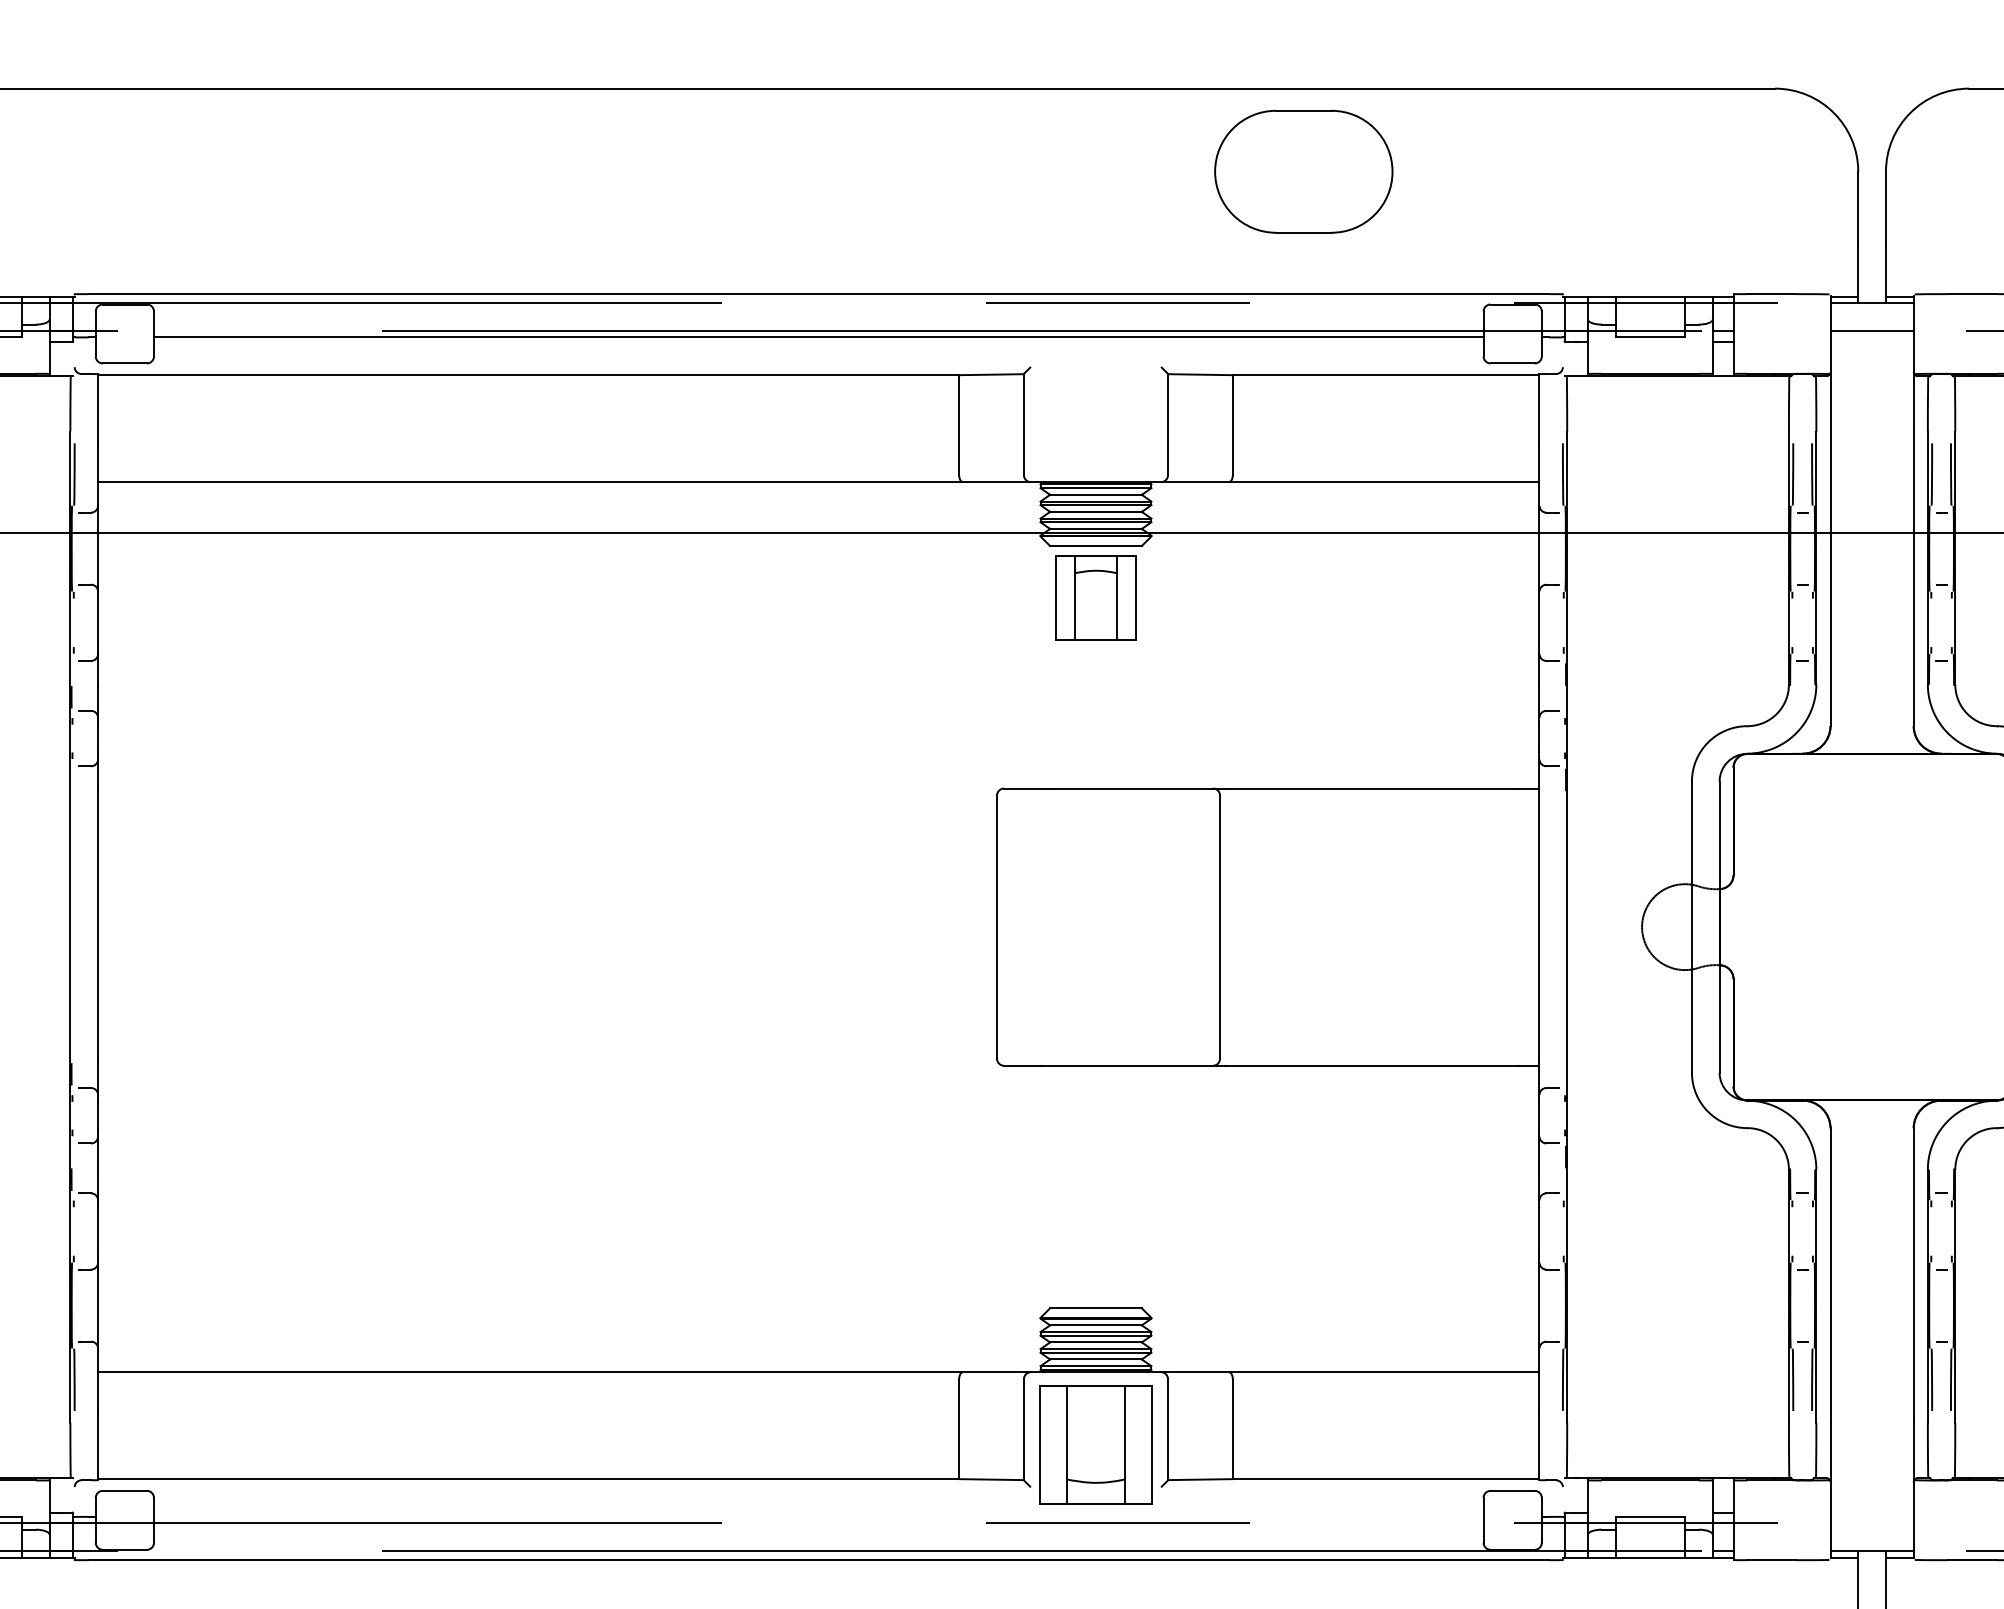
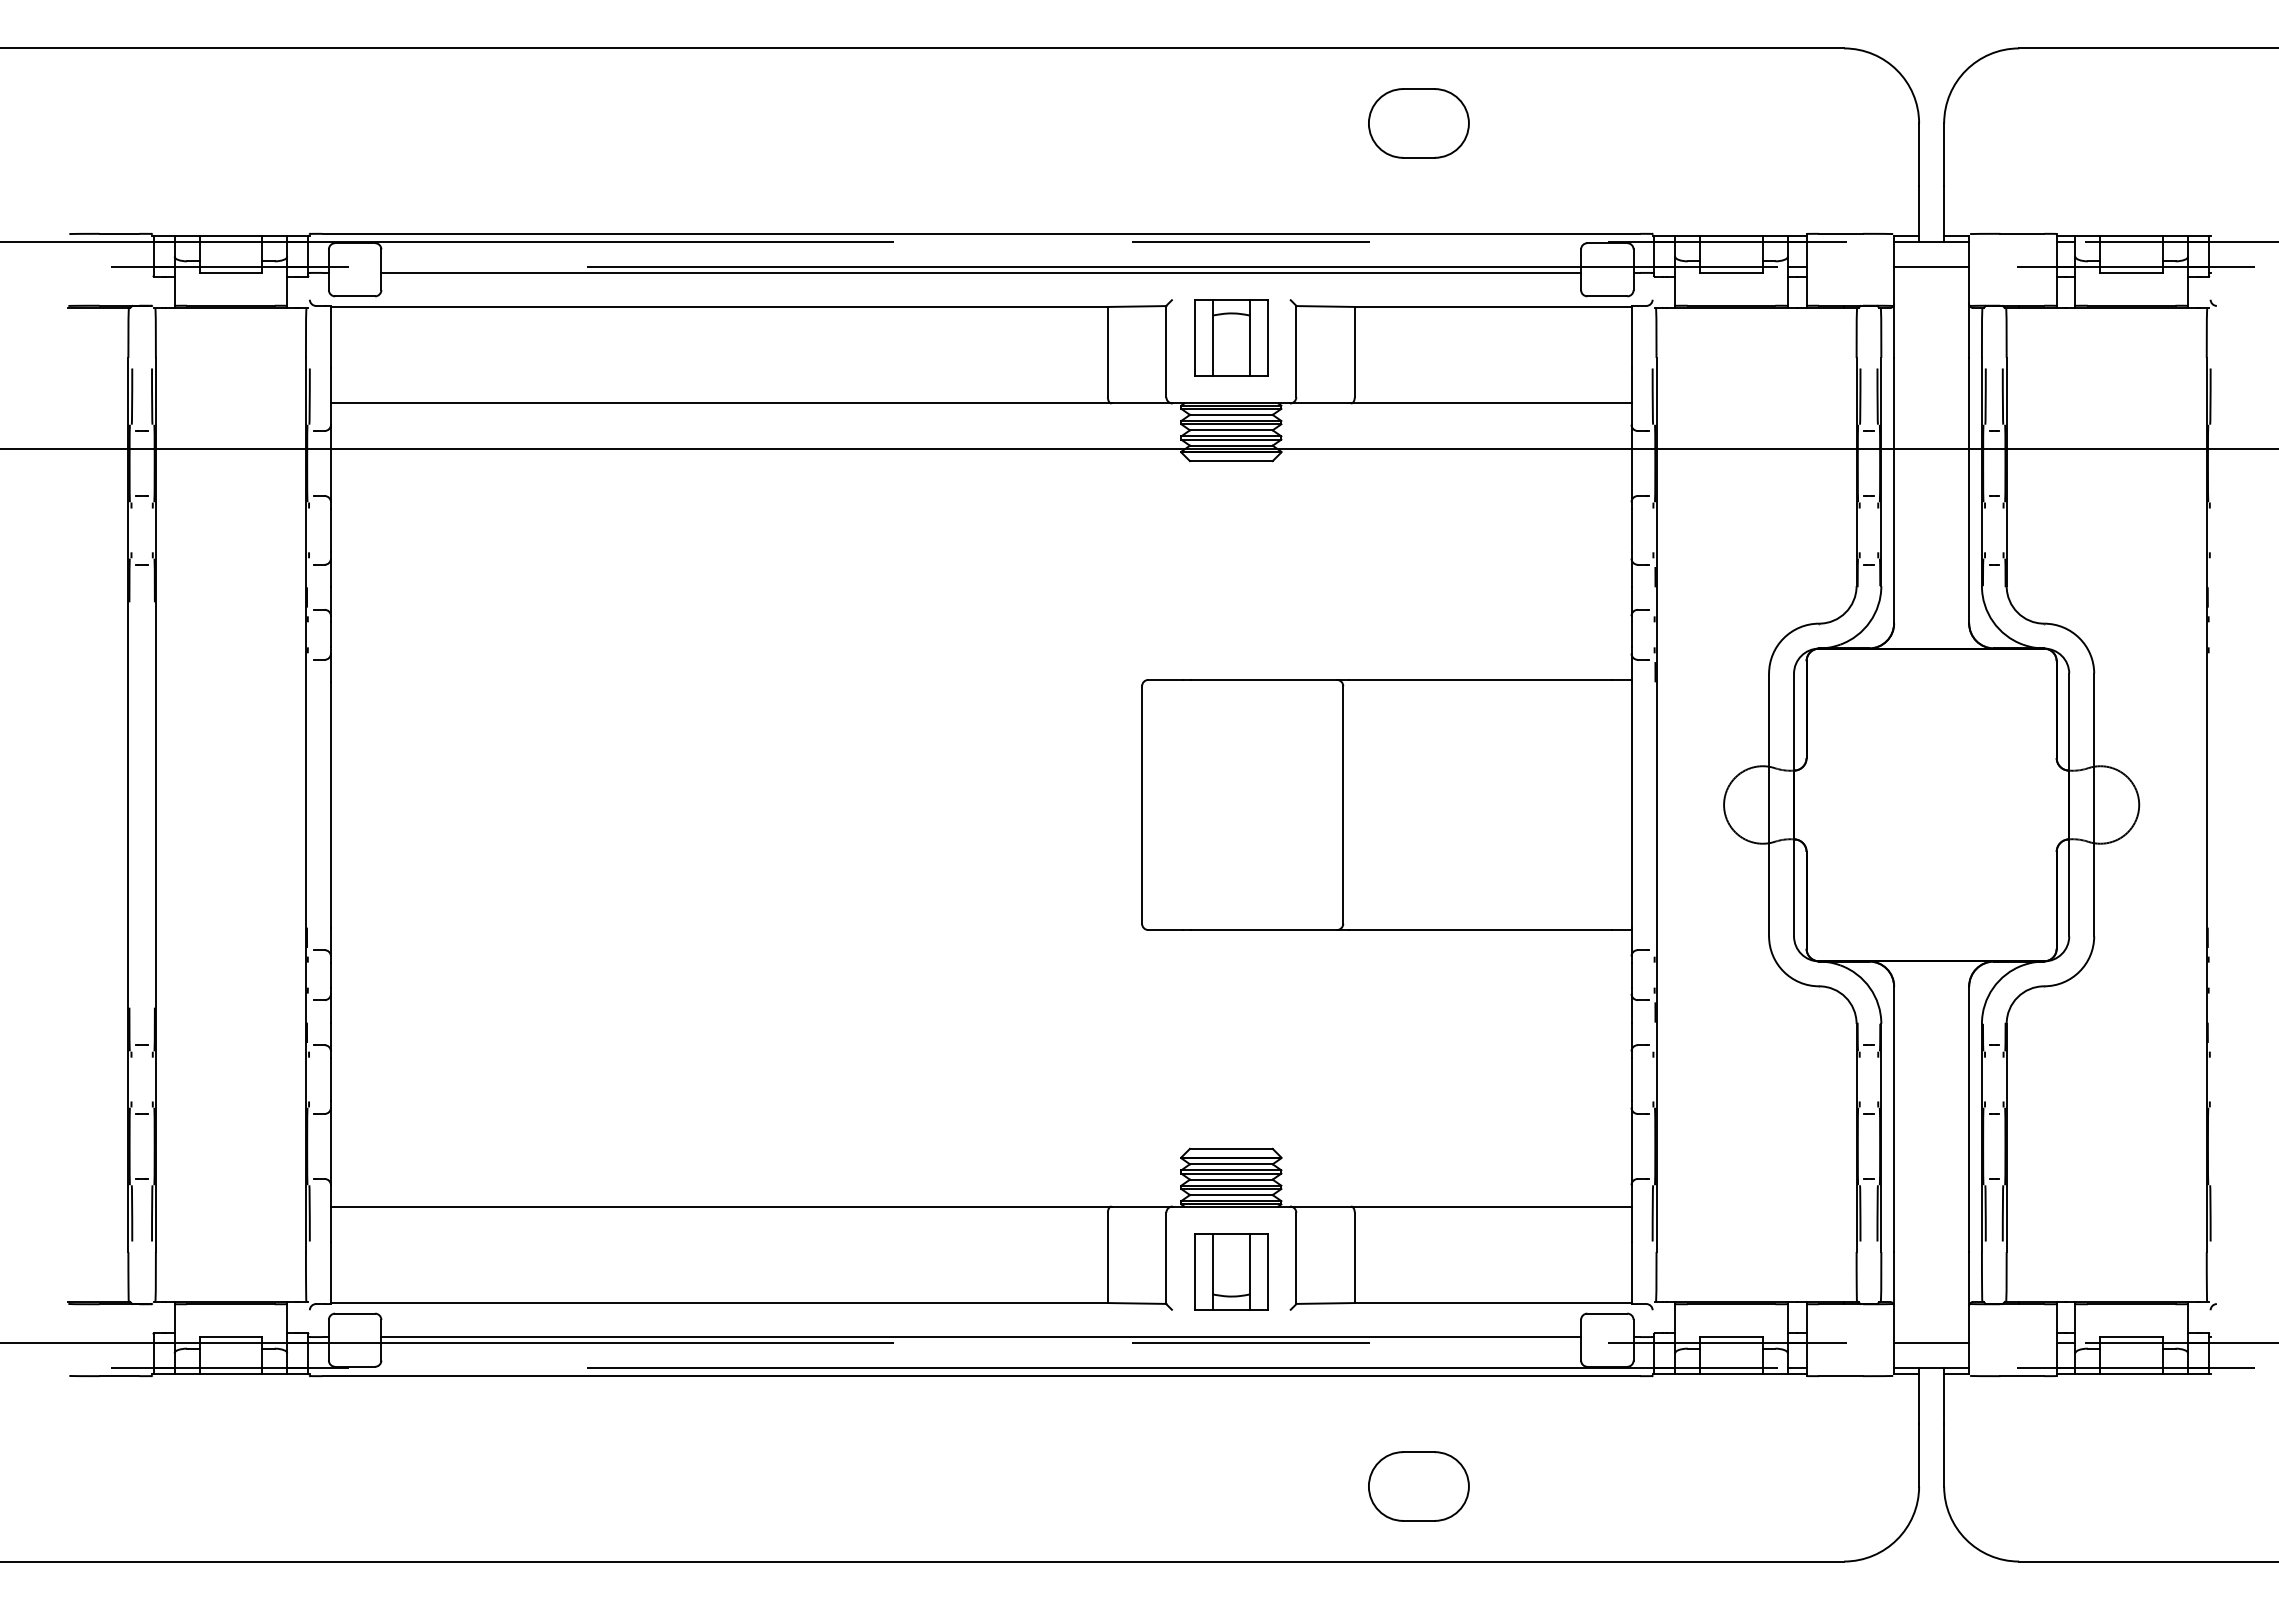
part: (1303, 171) -> (1418, 123), size x0.62
part: (1096, 597) -> (1231, 337), moved
part: (1096, 1444) -> (1231, 1271), size x0.71
line: (819, 1517) -> (981, 1337), added
line: (1871, 1522) -> (1931, 1342), added

